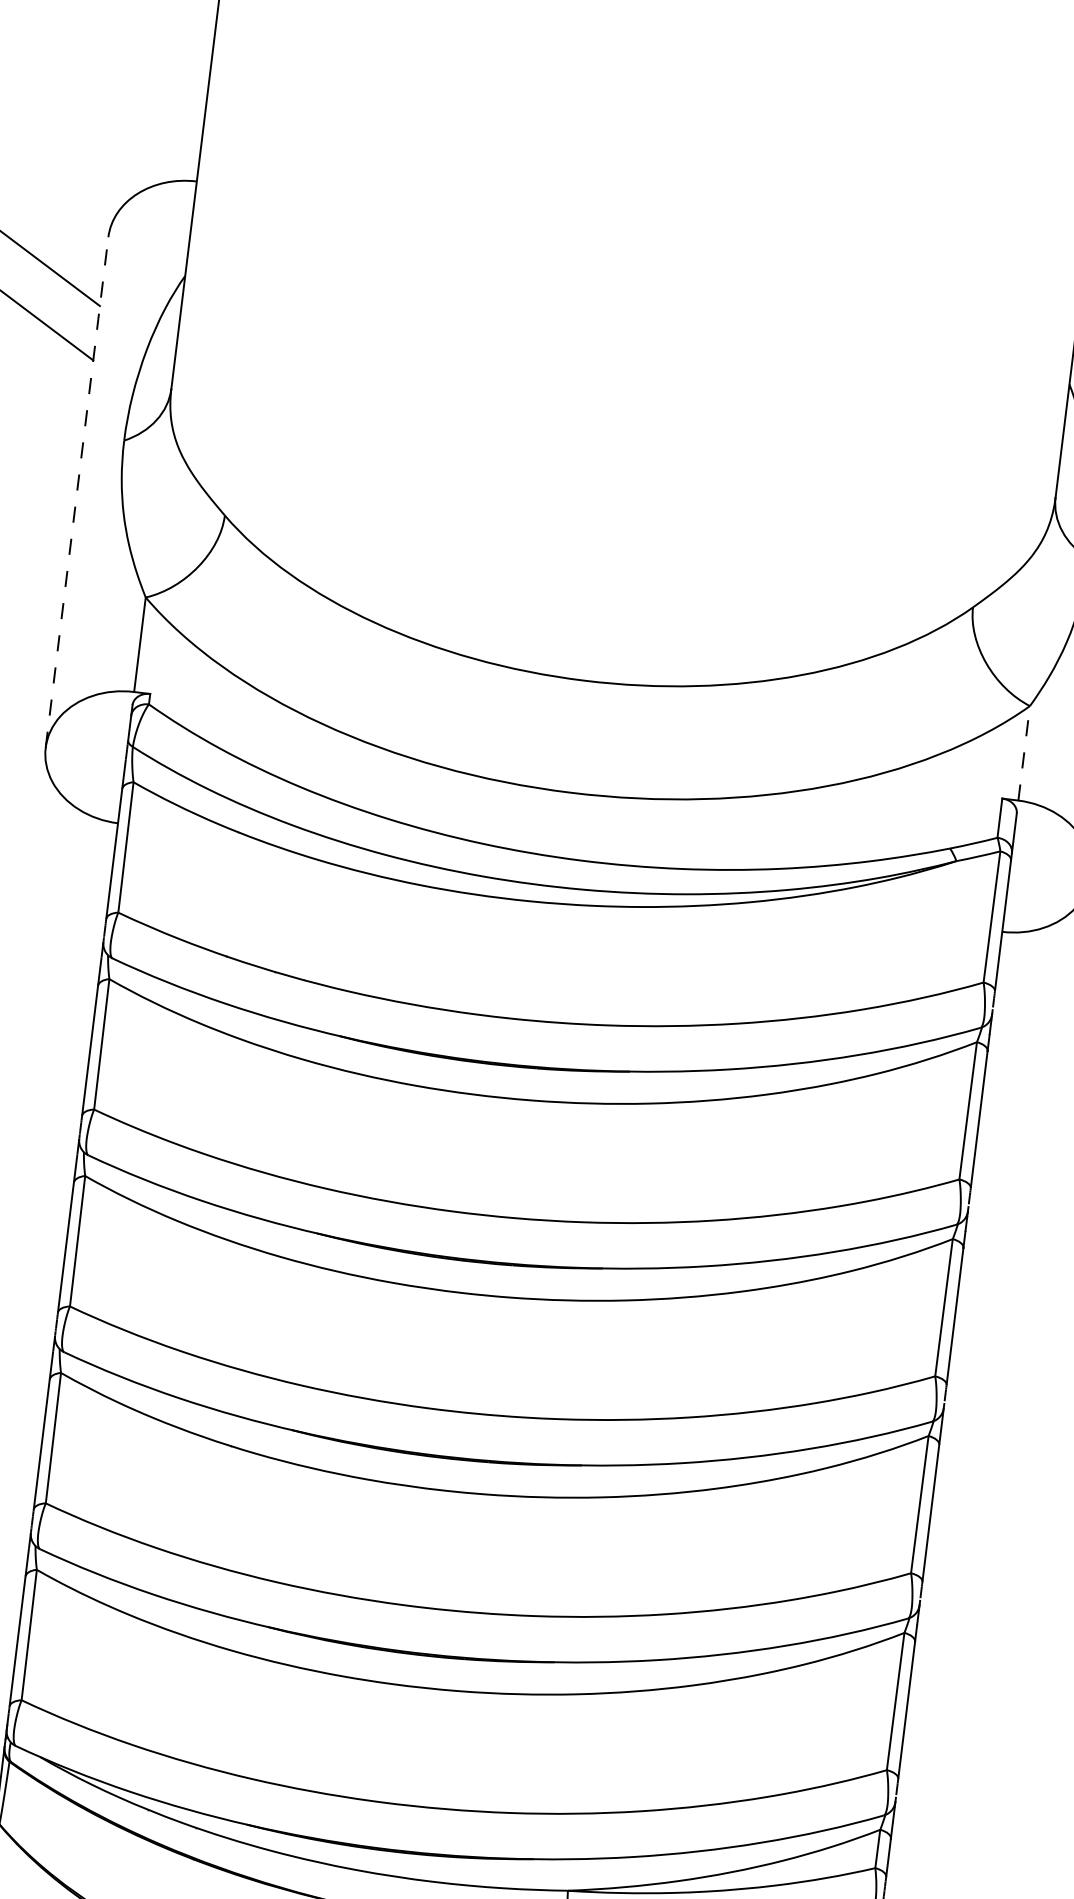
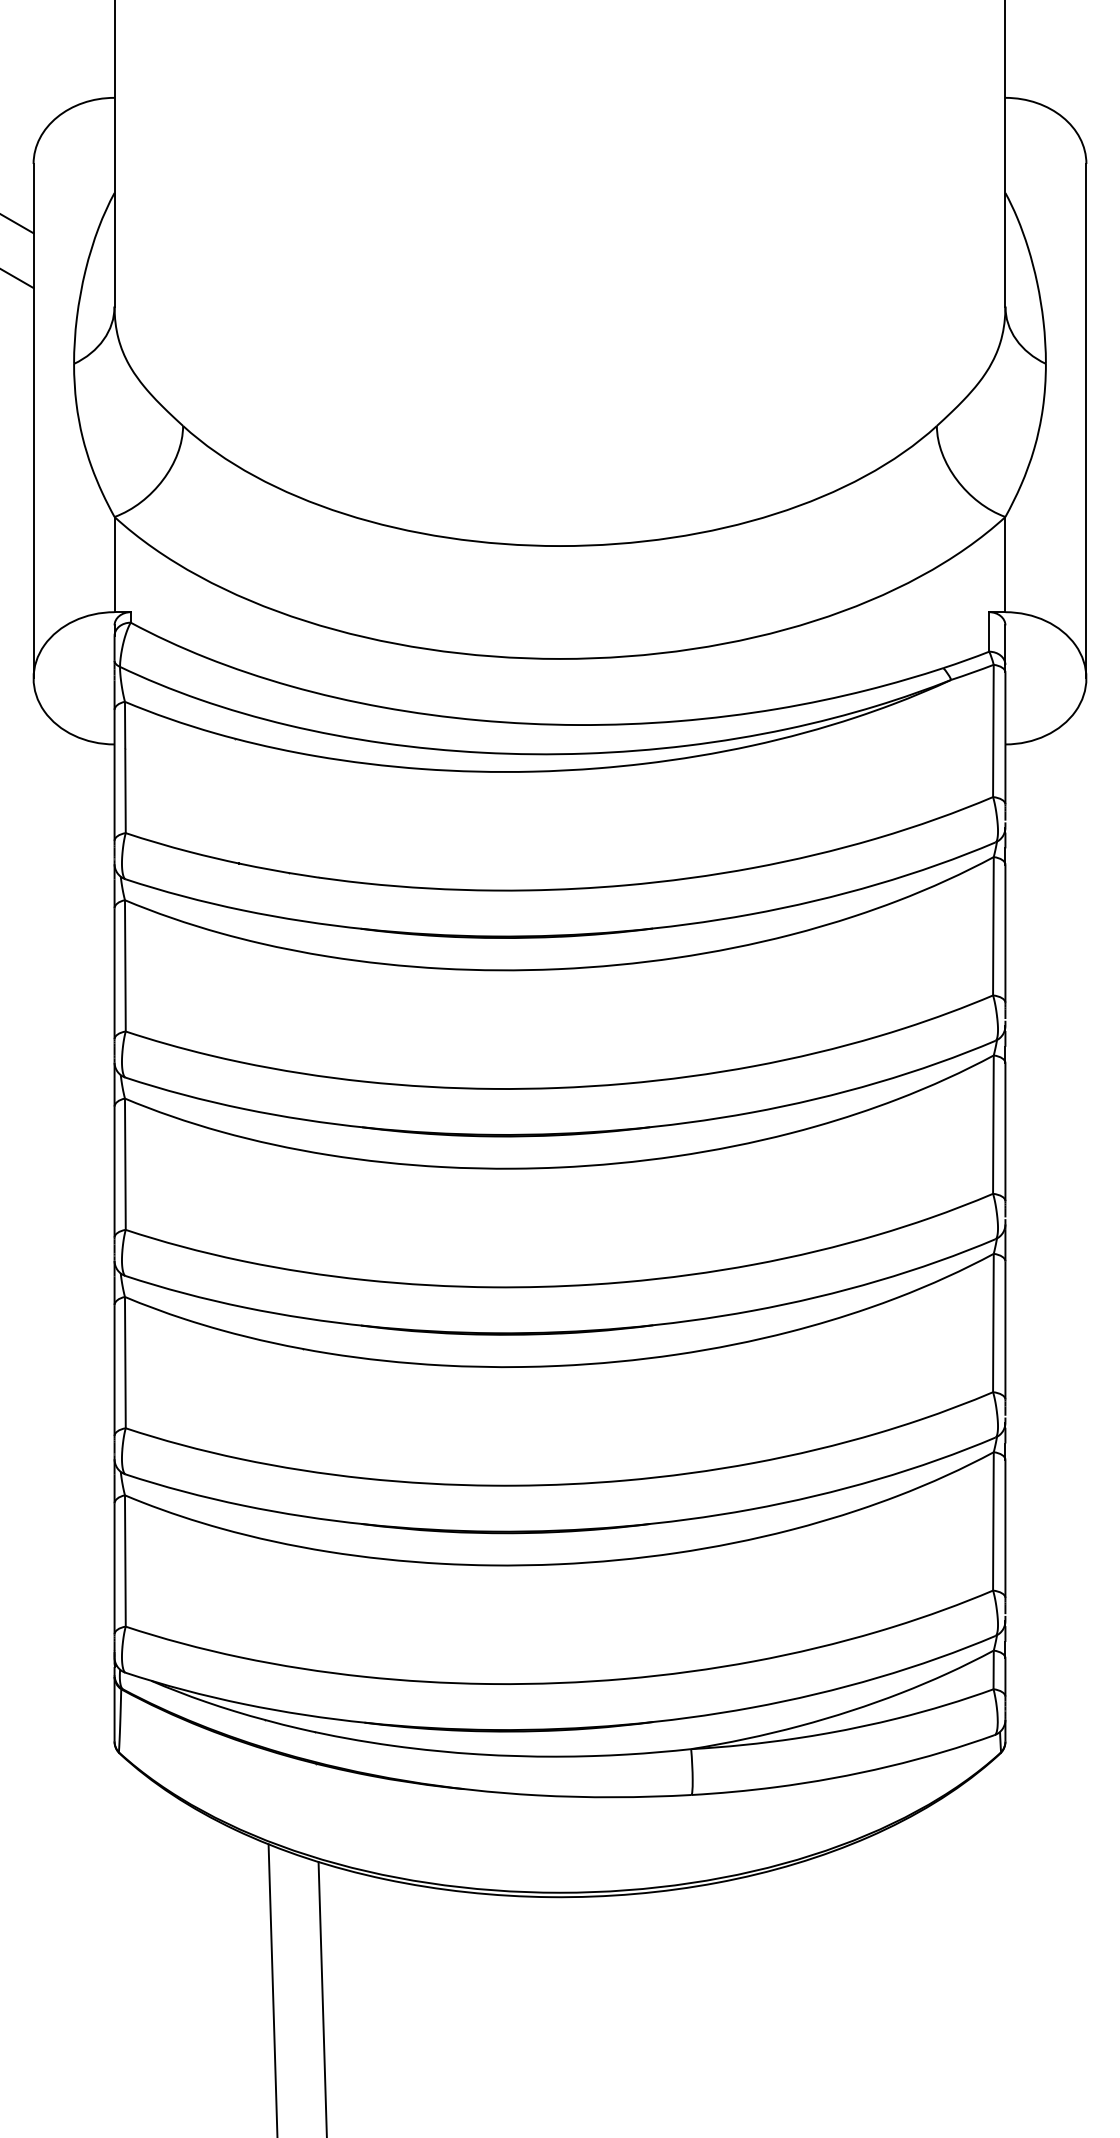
line: (77, 491) -> (33, 420), dashed -> solid
line: (1024, 753) -> (1005, 564), dashed -> solid

